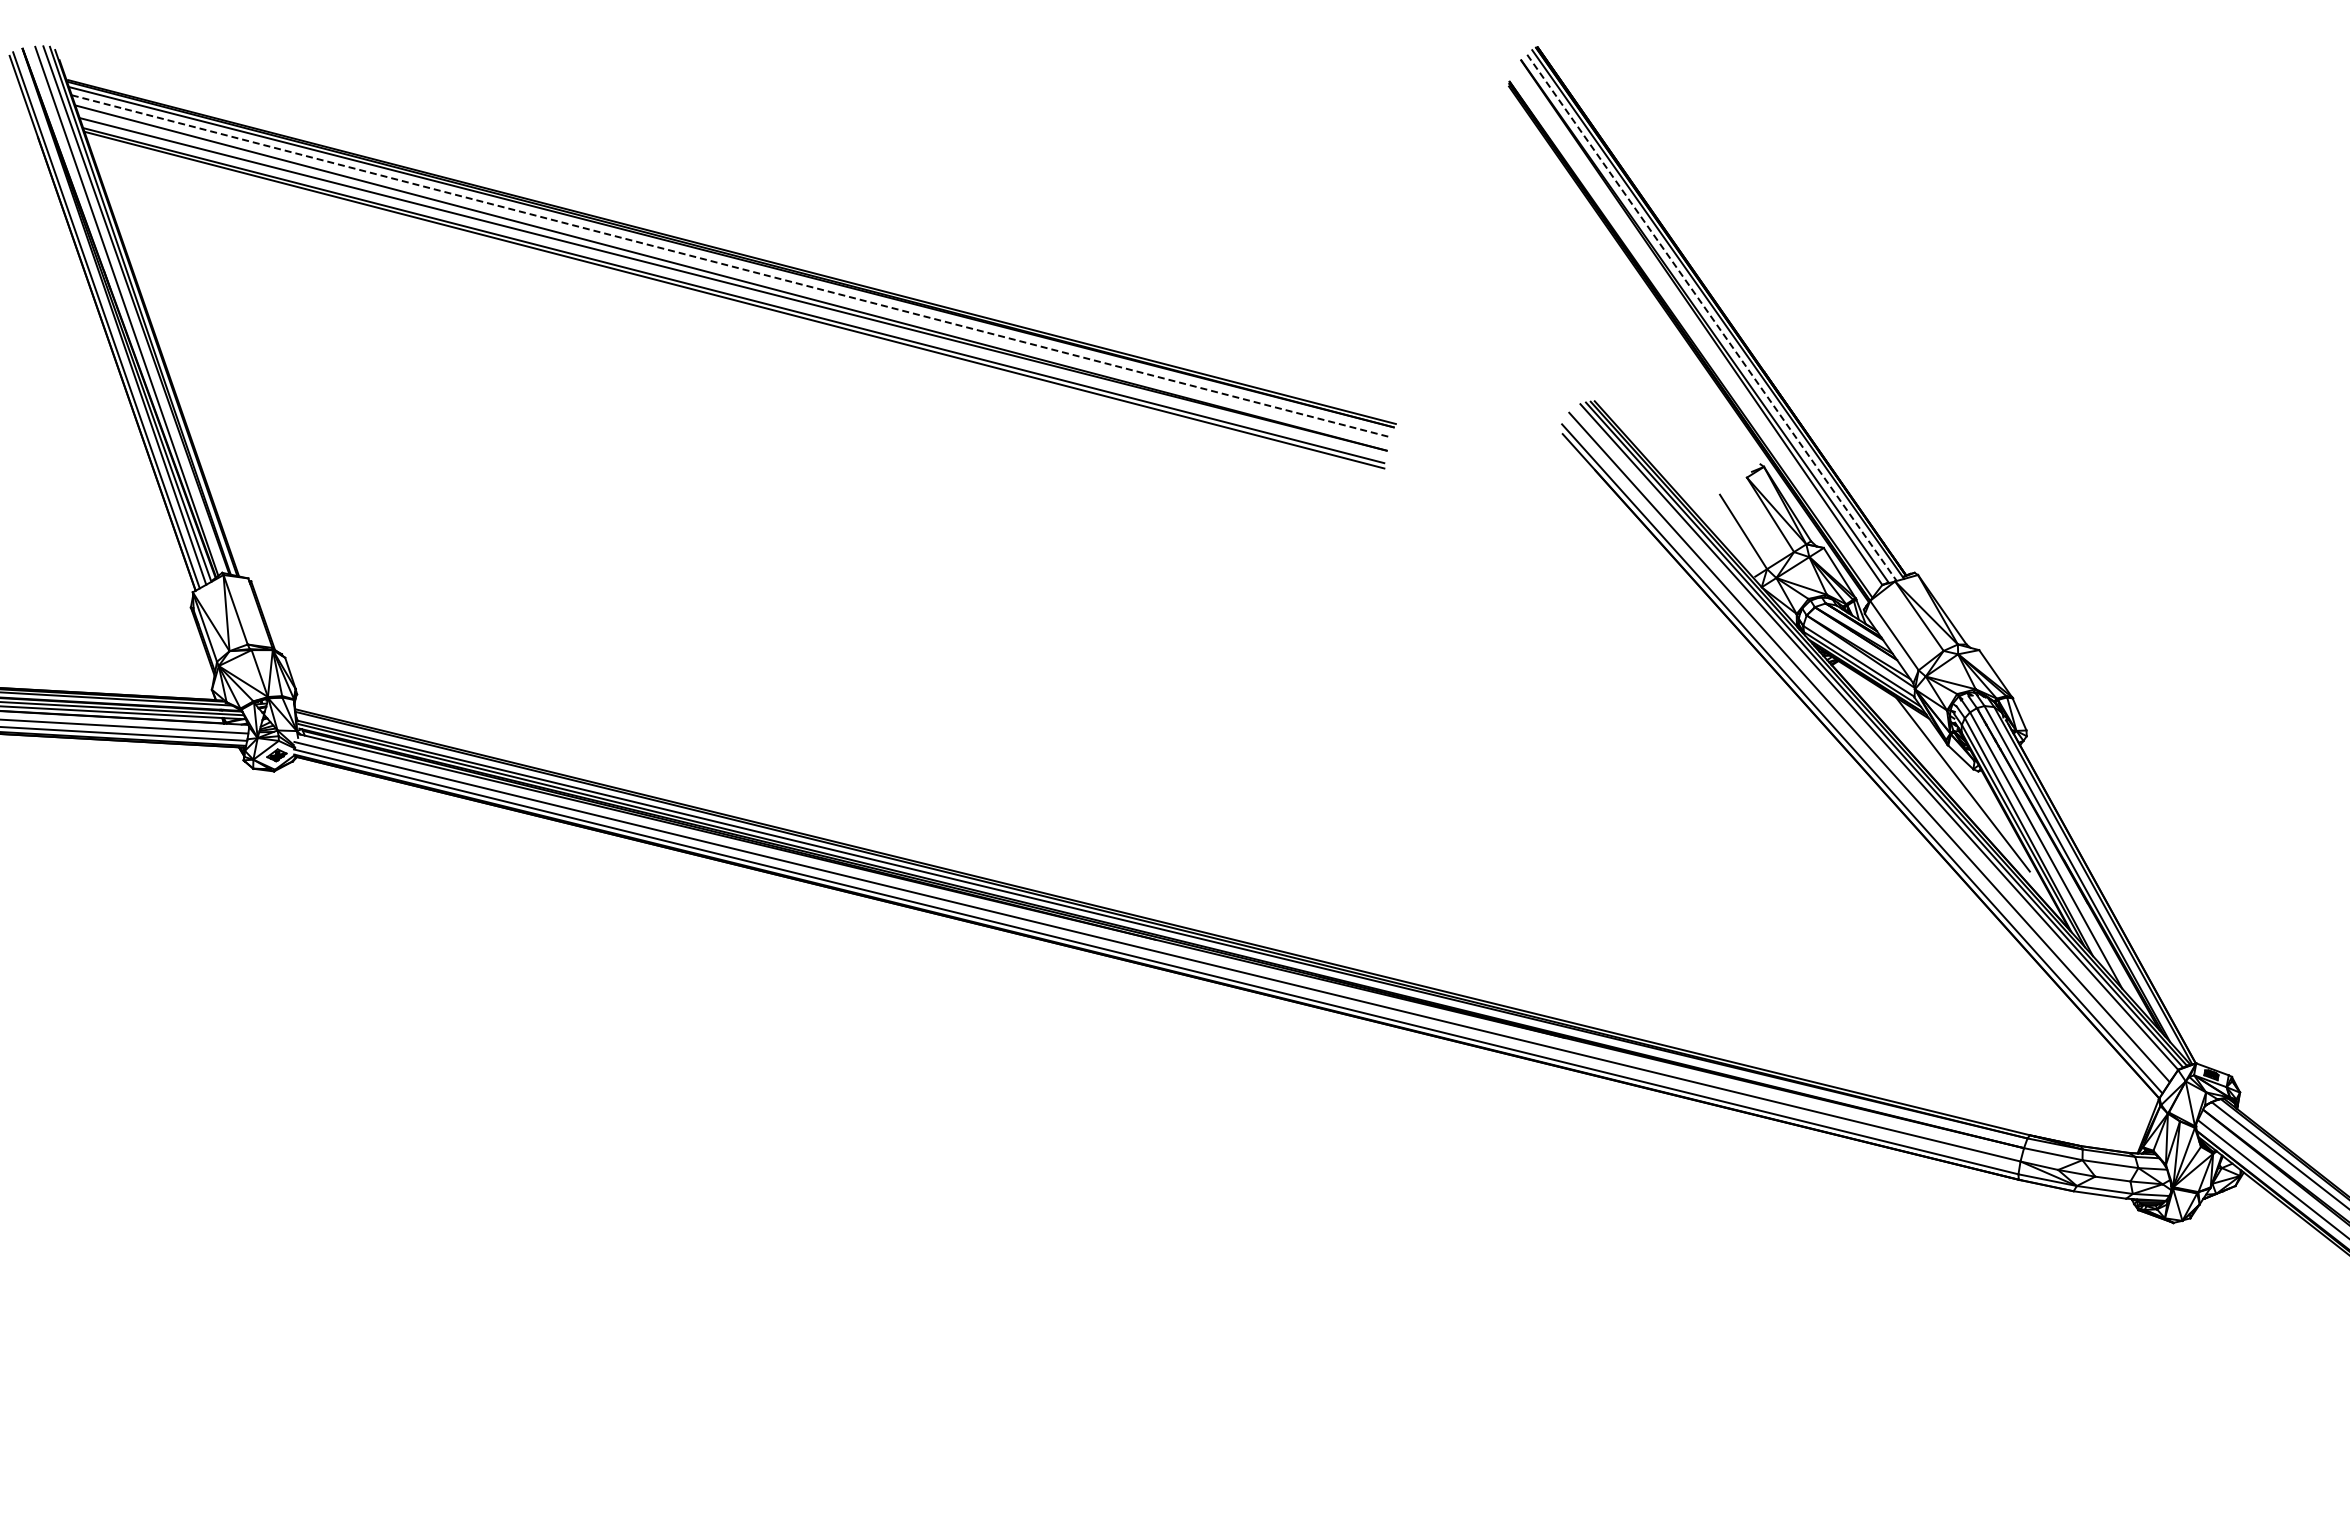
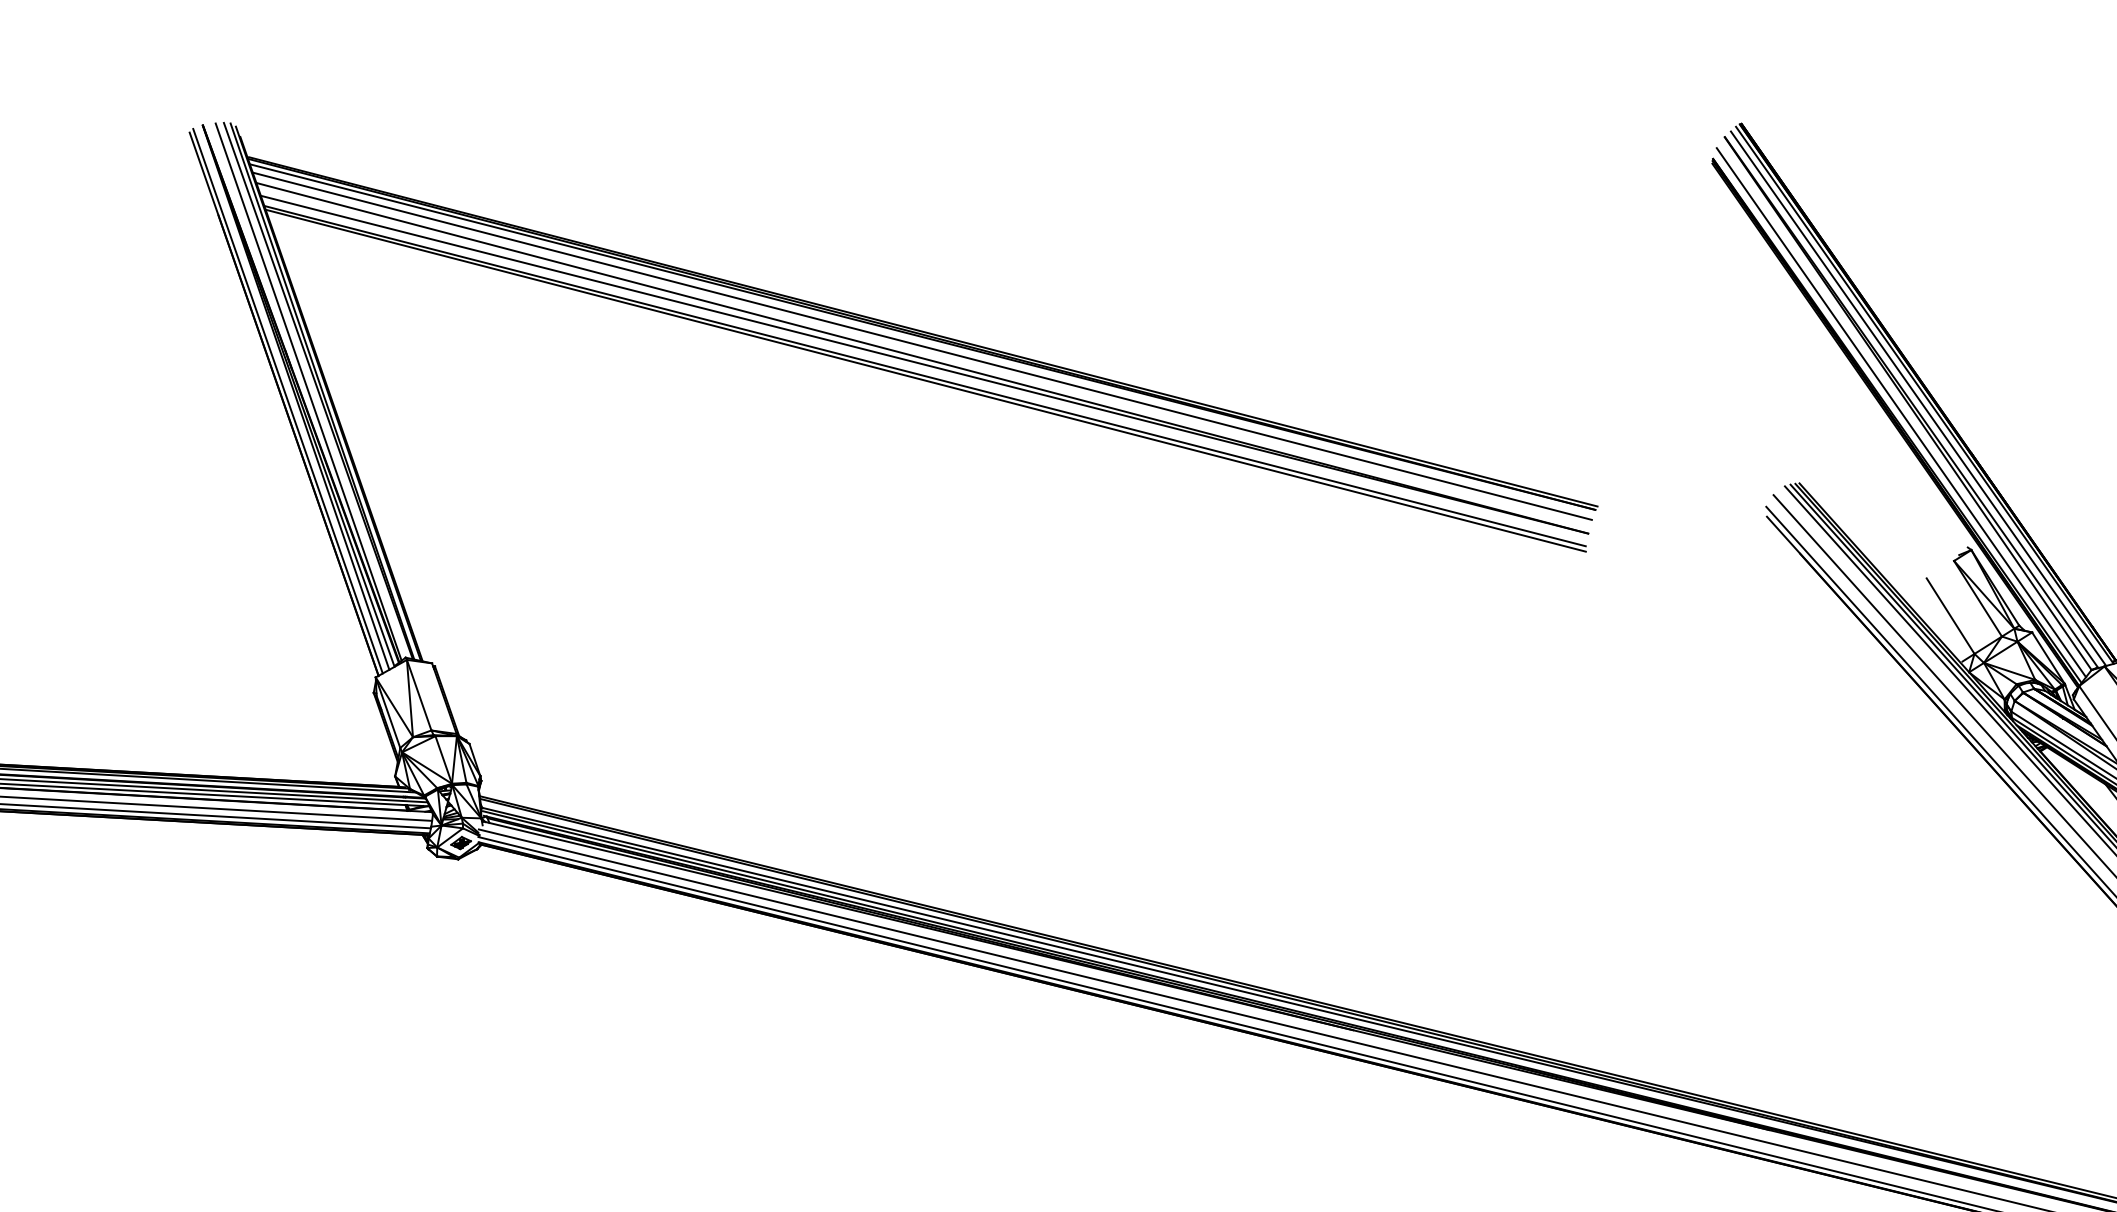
line: (731, 266) -> (922, 346), dashed -> solid
line: (1712, 318) -> (1919, 399), dashed -> solid
line: (1694, 331) -> (1900, 412), added

